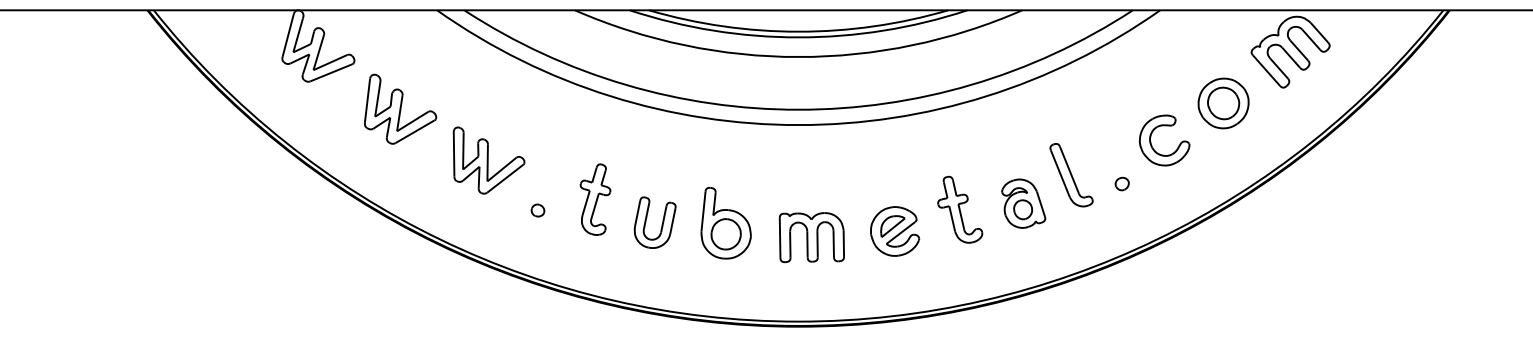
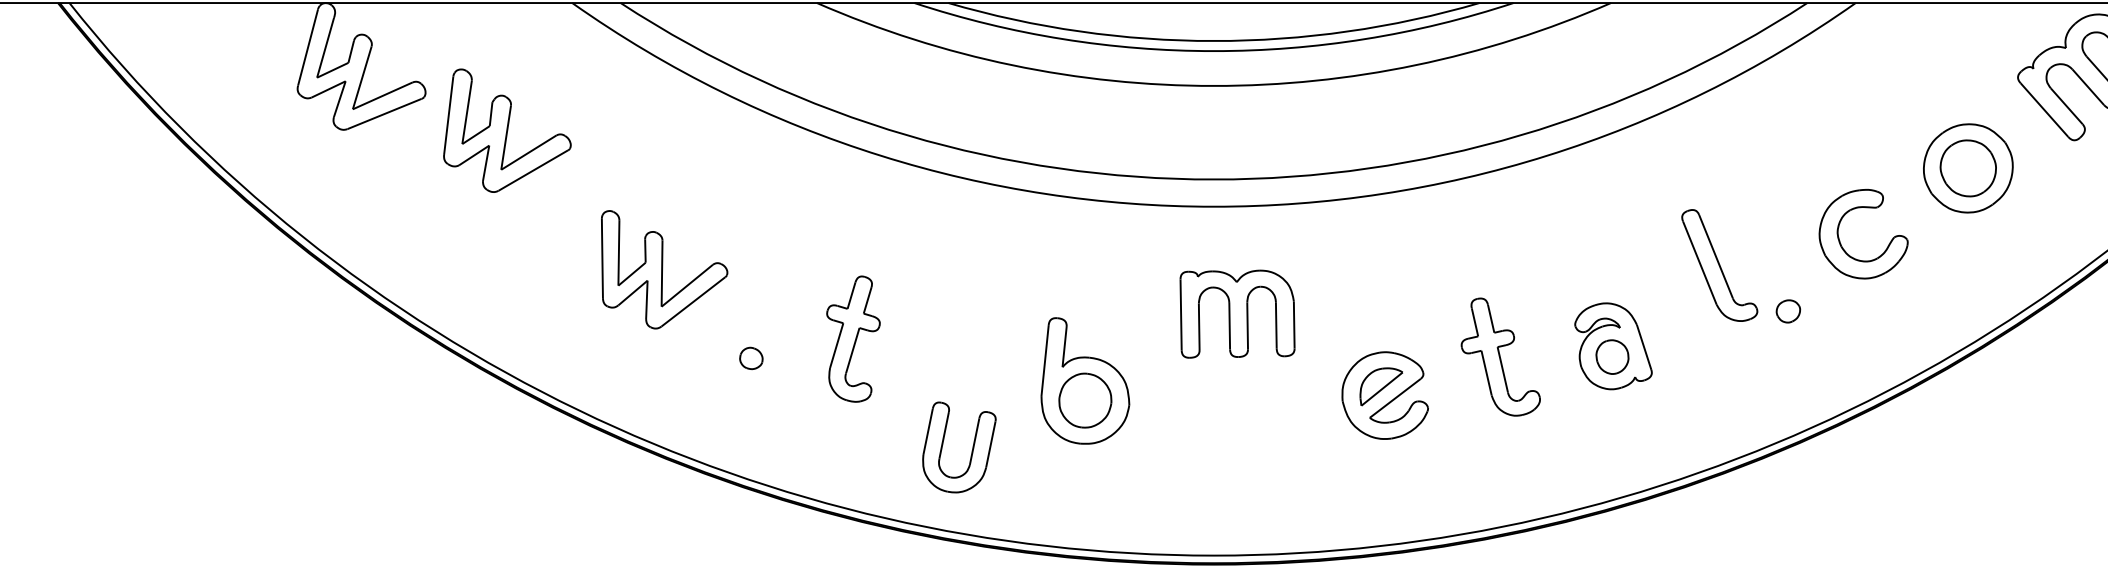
part: (400, 108) -> (507, 129), moved
part: (1071, 175) -> (1719, 266), moved
part: (661, 224) -> (970, 450), moved
part: (811, 237) -> (1236, 313), moved

